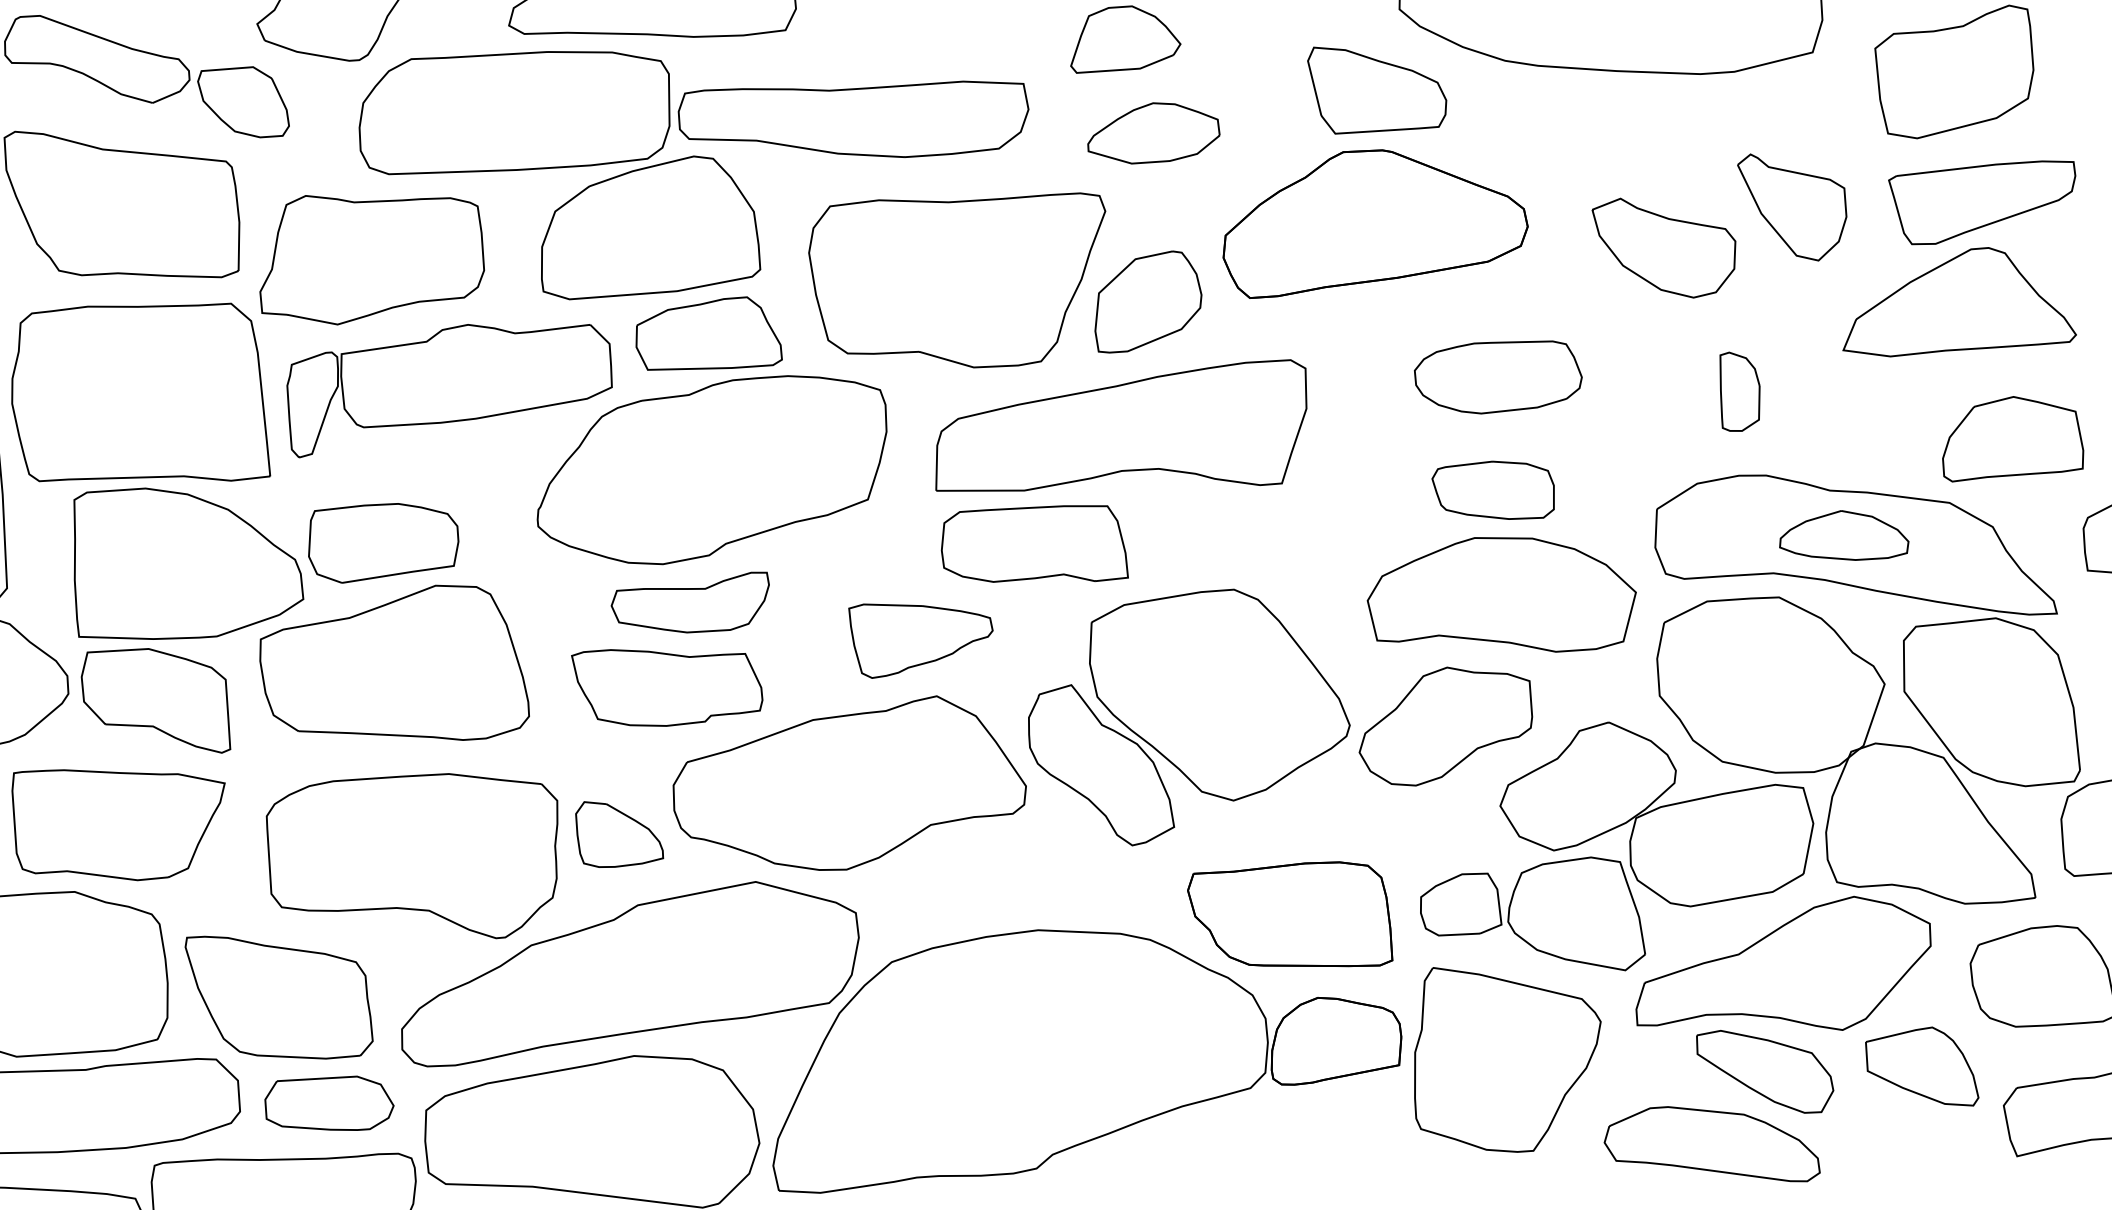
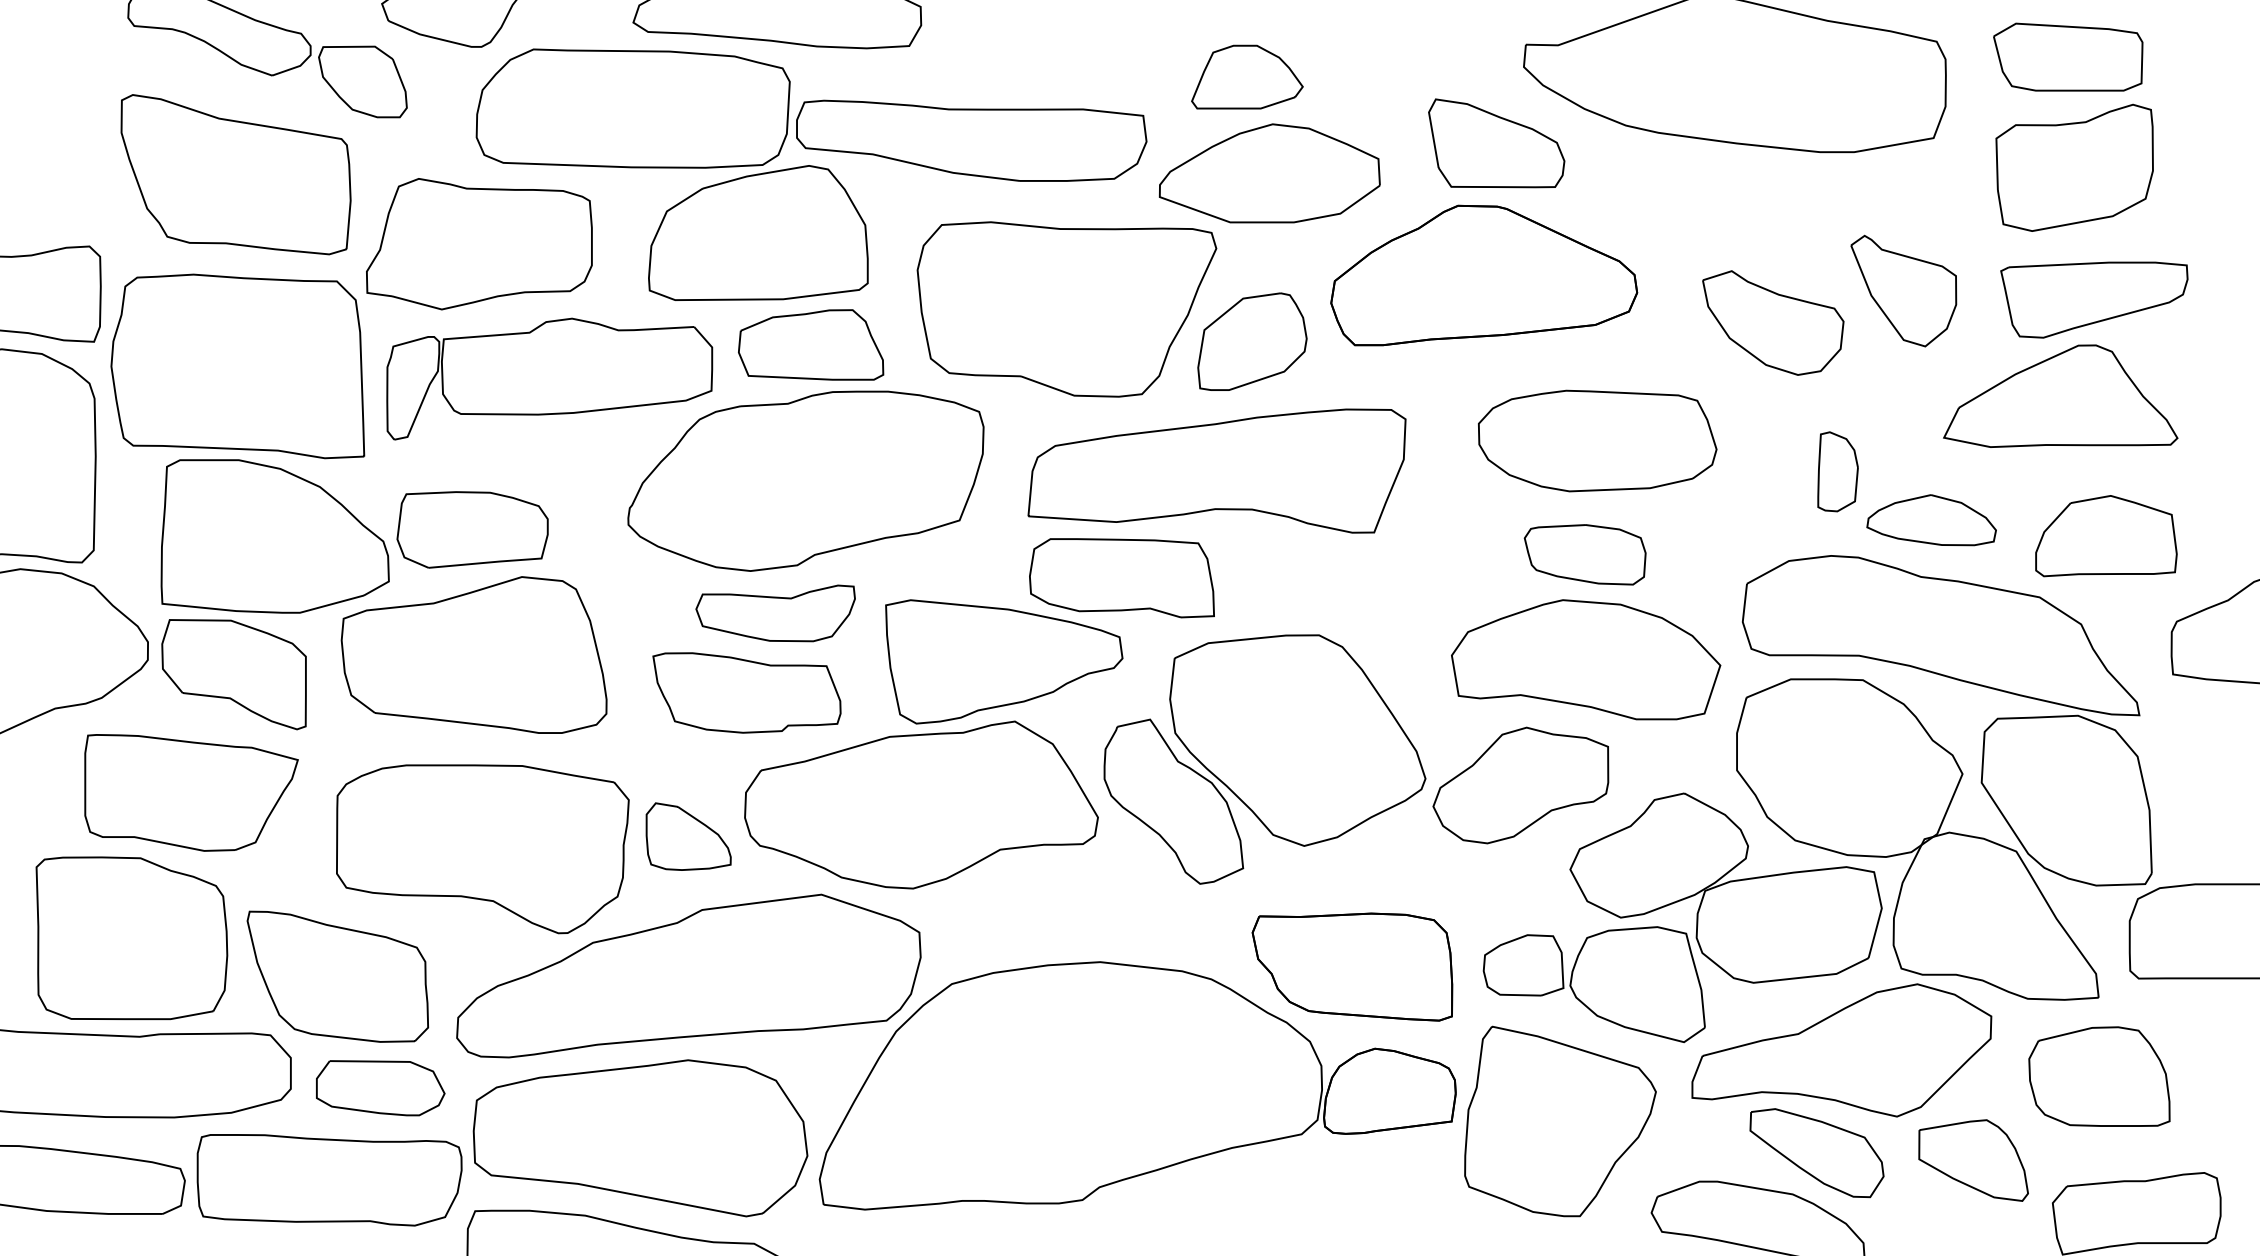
part: (1153, 132) -> (1269, 173), size x1.67
part: (1498, 376) -> (1597, 440), size x1.43
part: (1843, 536) -> (1931, 520), moved
part: (922, 637) -> (1004, 661), size x1.67

